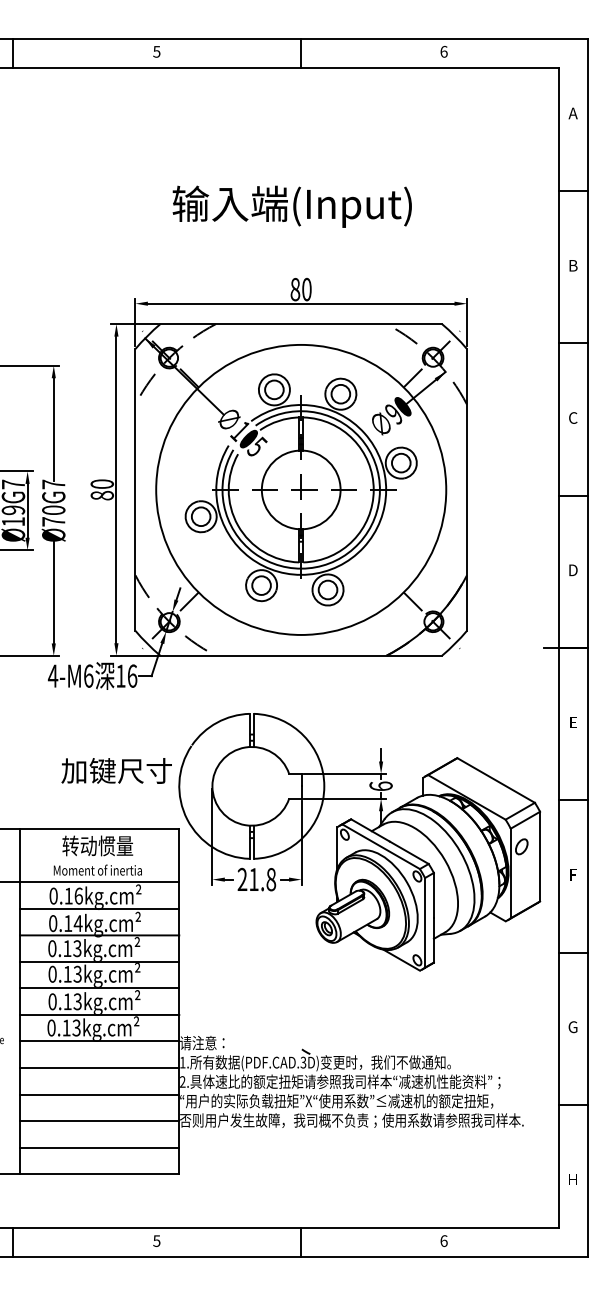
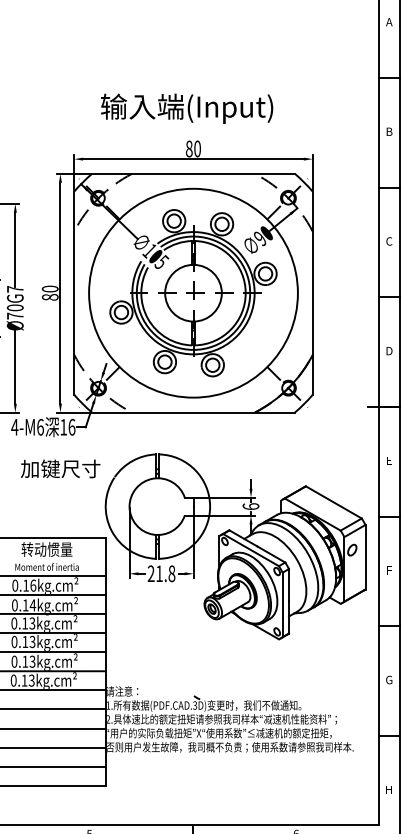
text: (291, 206) -> (186, 108), moved
text: (116, 770) -> (60, 468), moved

